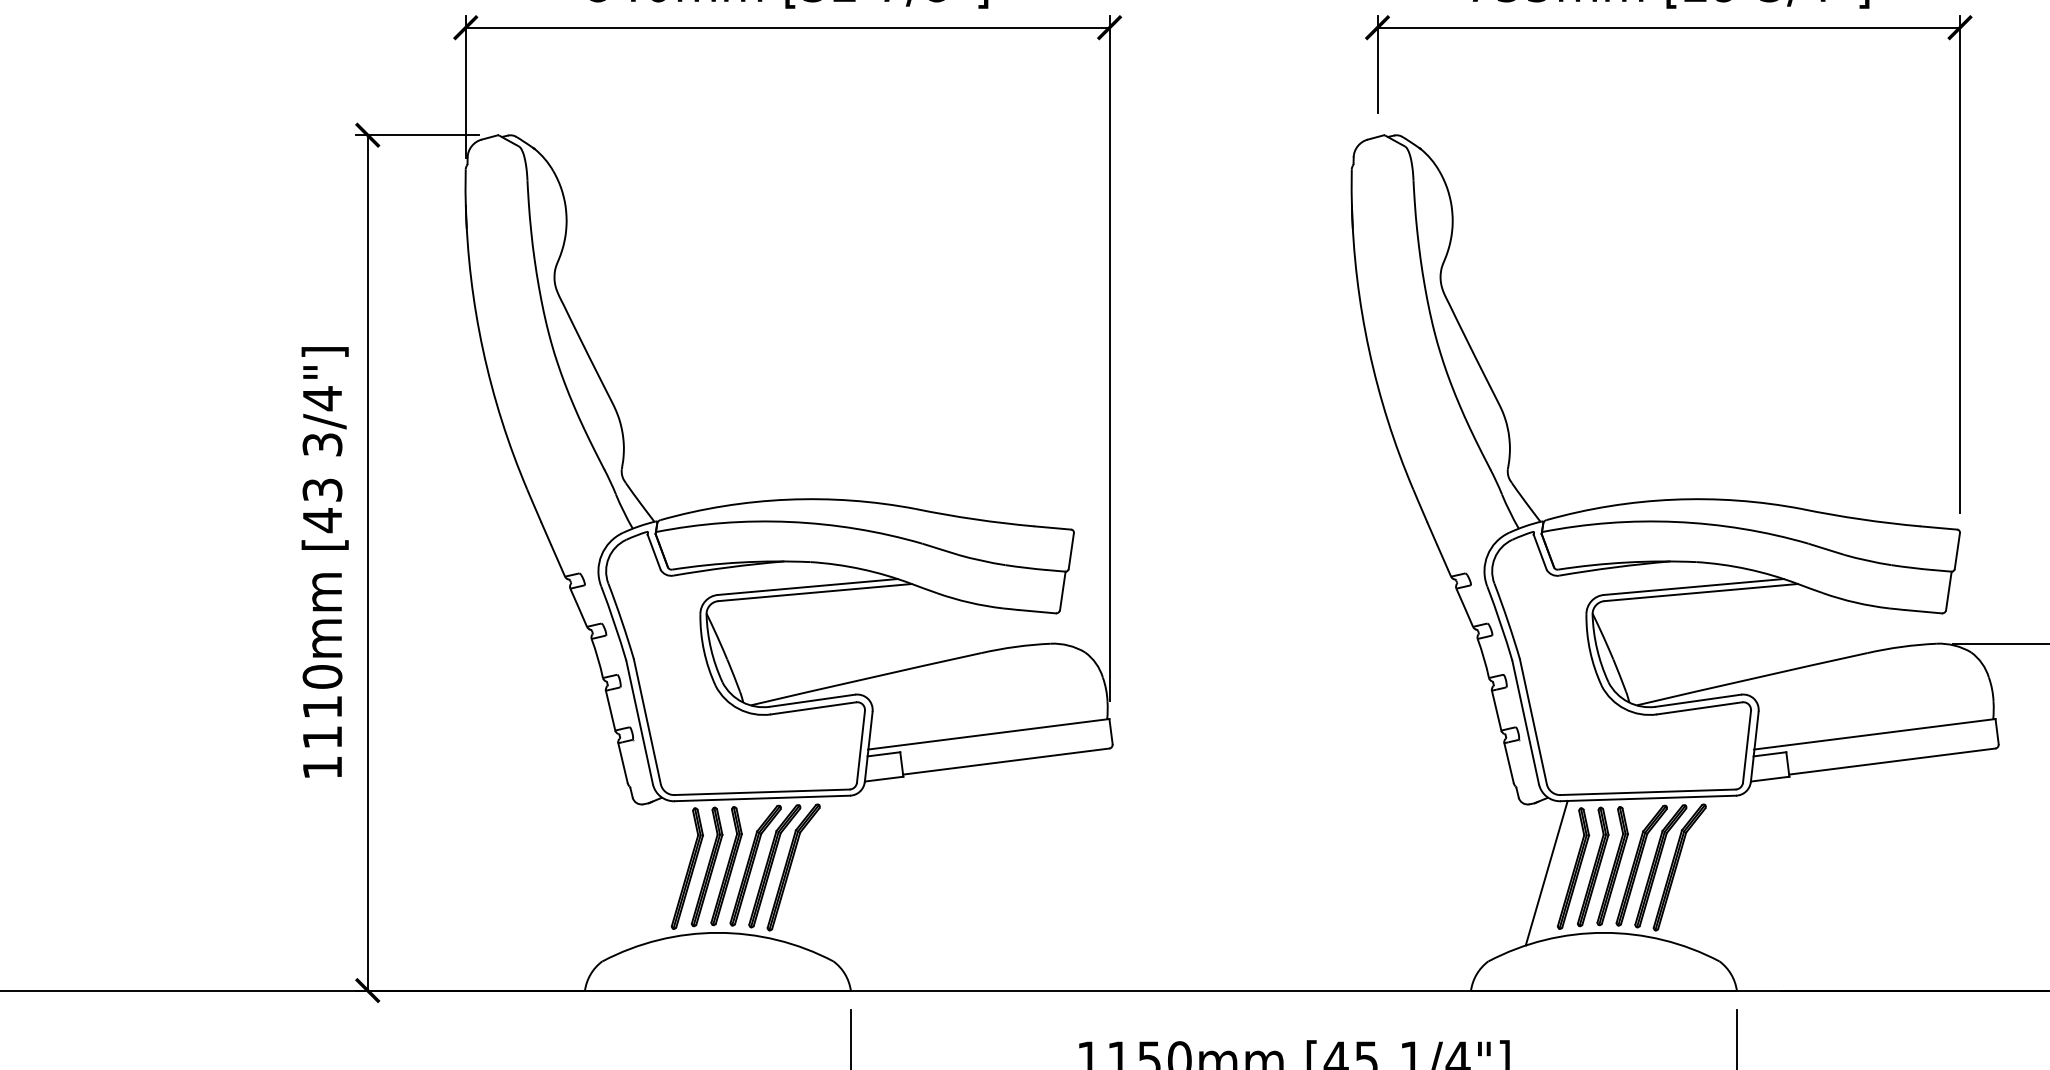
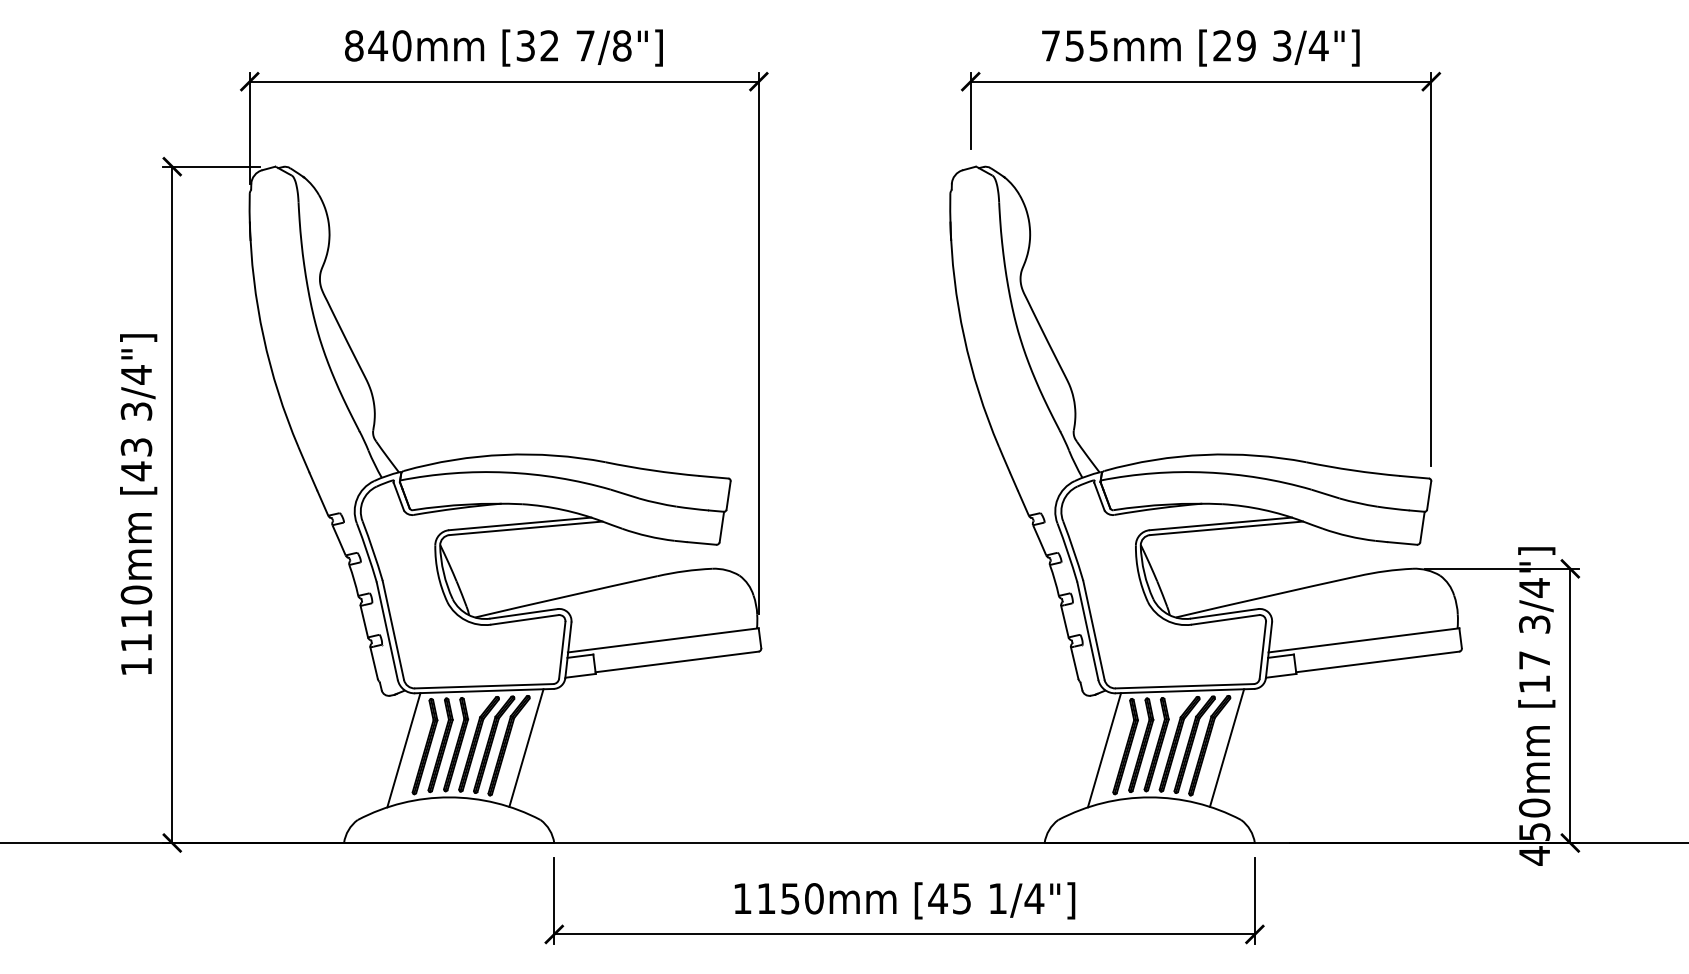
line: (815, 869) -> (526, 747), added
line: (1701, 869) -> (1226, 747), added
line: (660, 873) -> (403, 750), added

